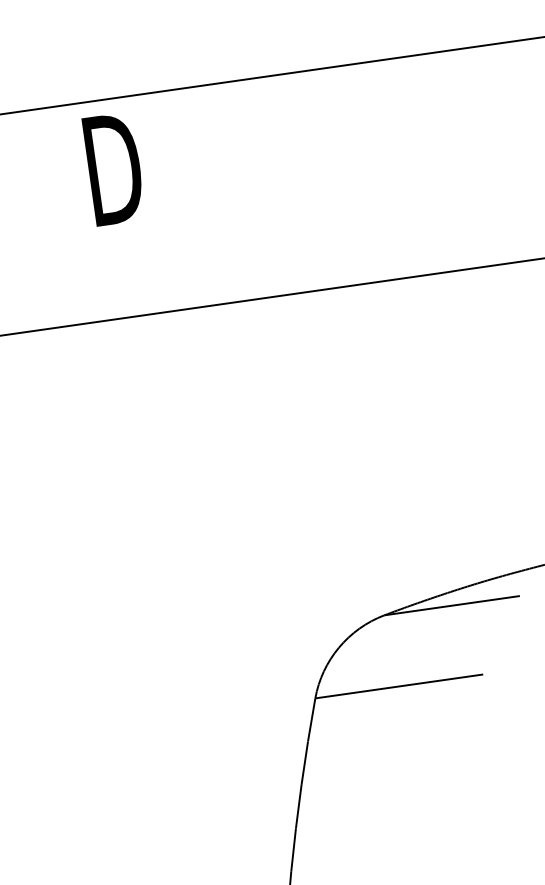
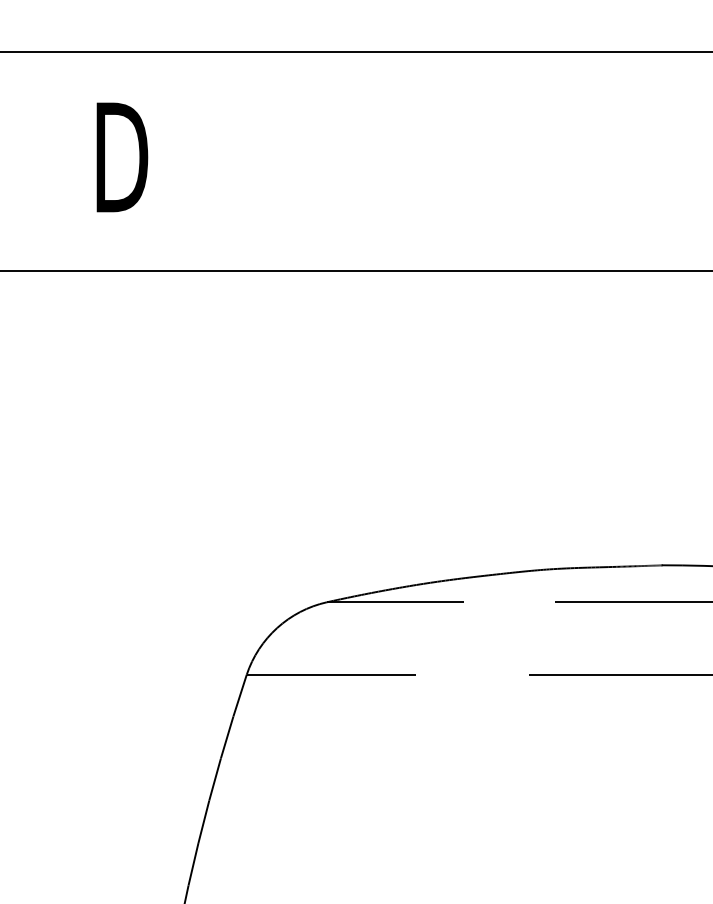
text: (114, 169) -> (122, 157), moved

